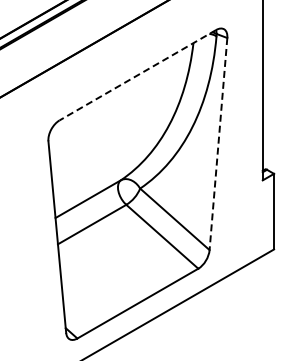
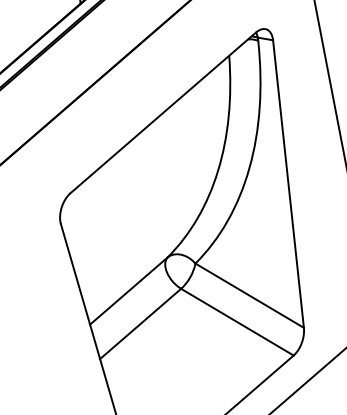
line: (137, 75) -> (162, 113), dashed -> solid
line: (218, 144) -> (288, 184), dashed -> solid

